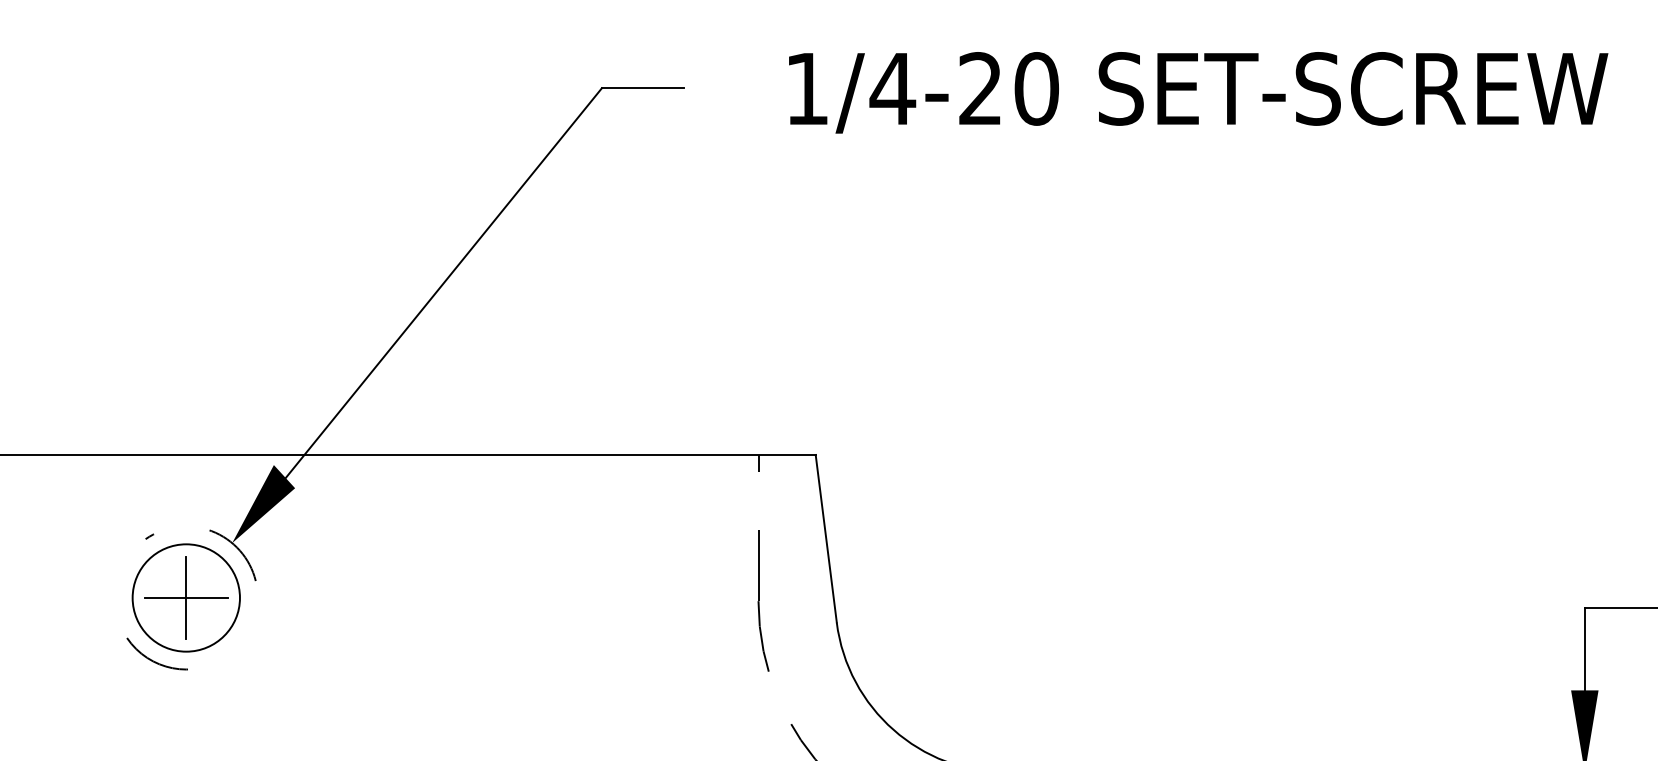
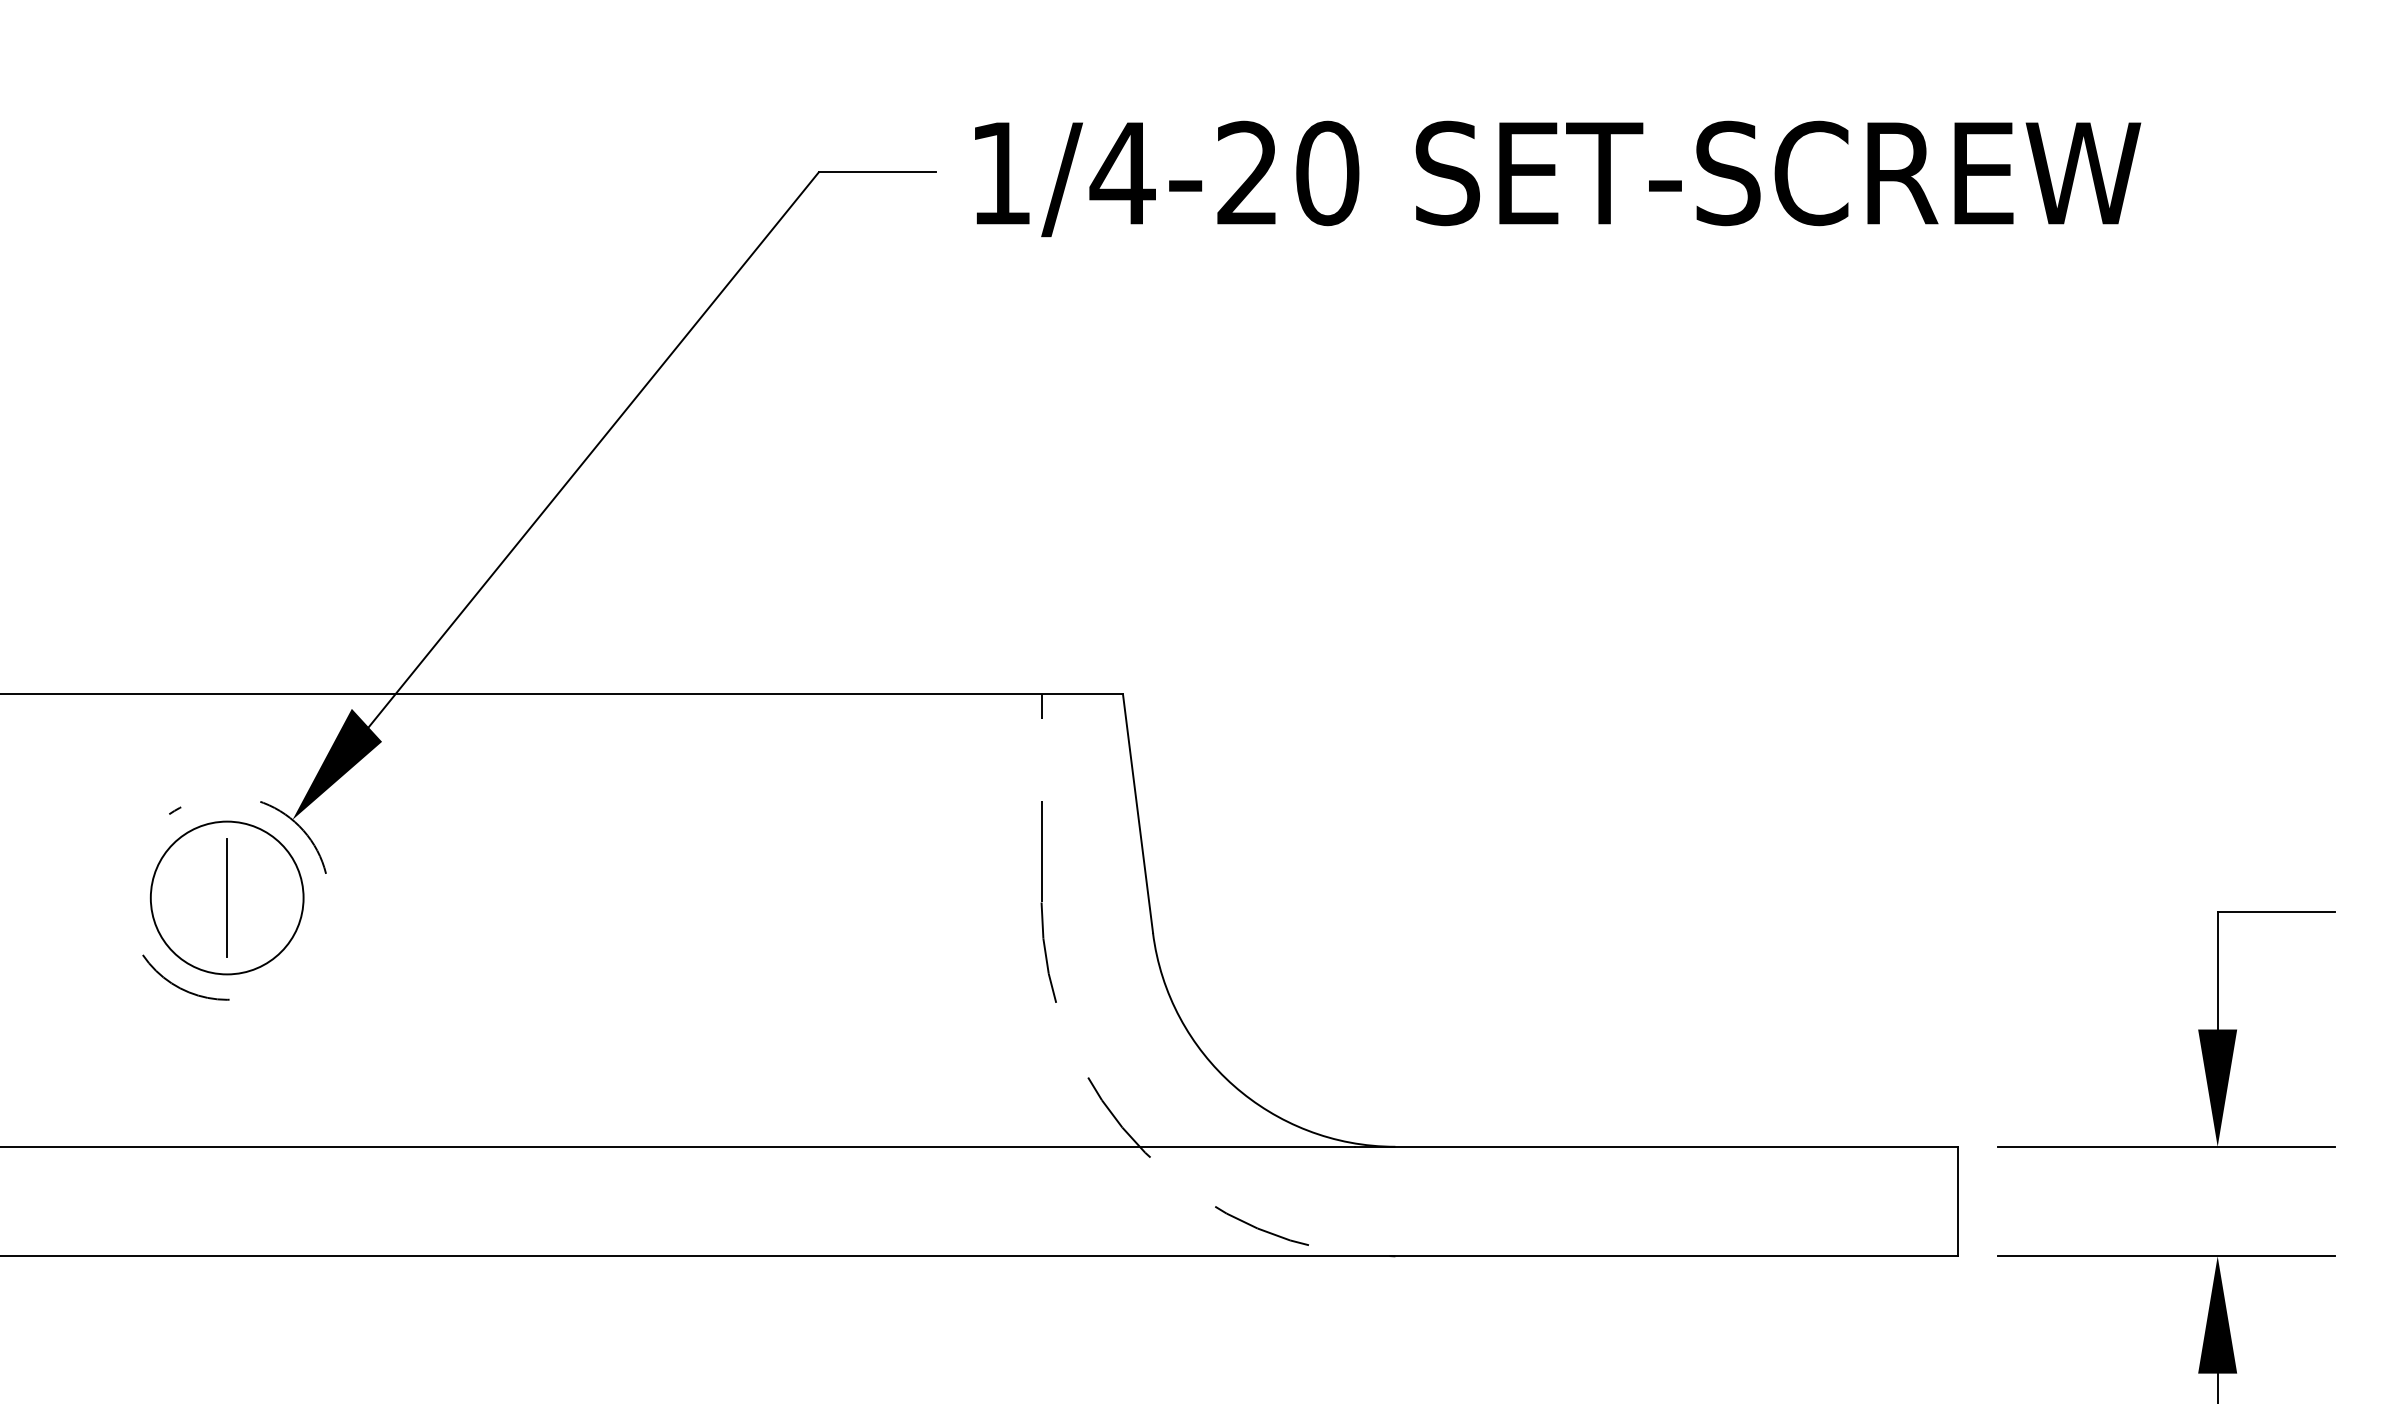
text: (1198, 92) -> (1558, 178), moved
line: (185, 598) -> (226, 898), removed

